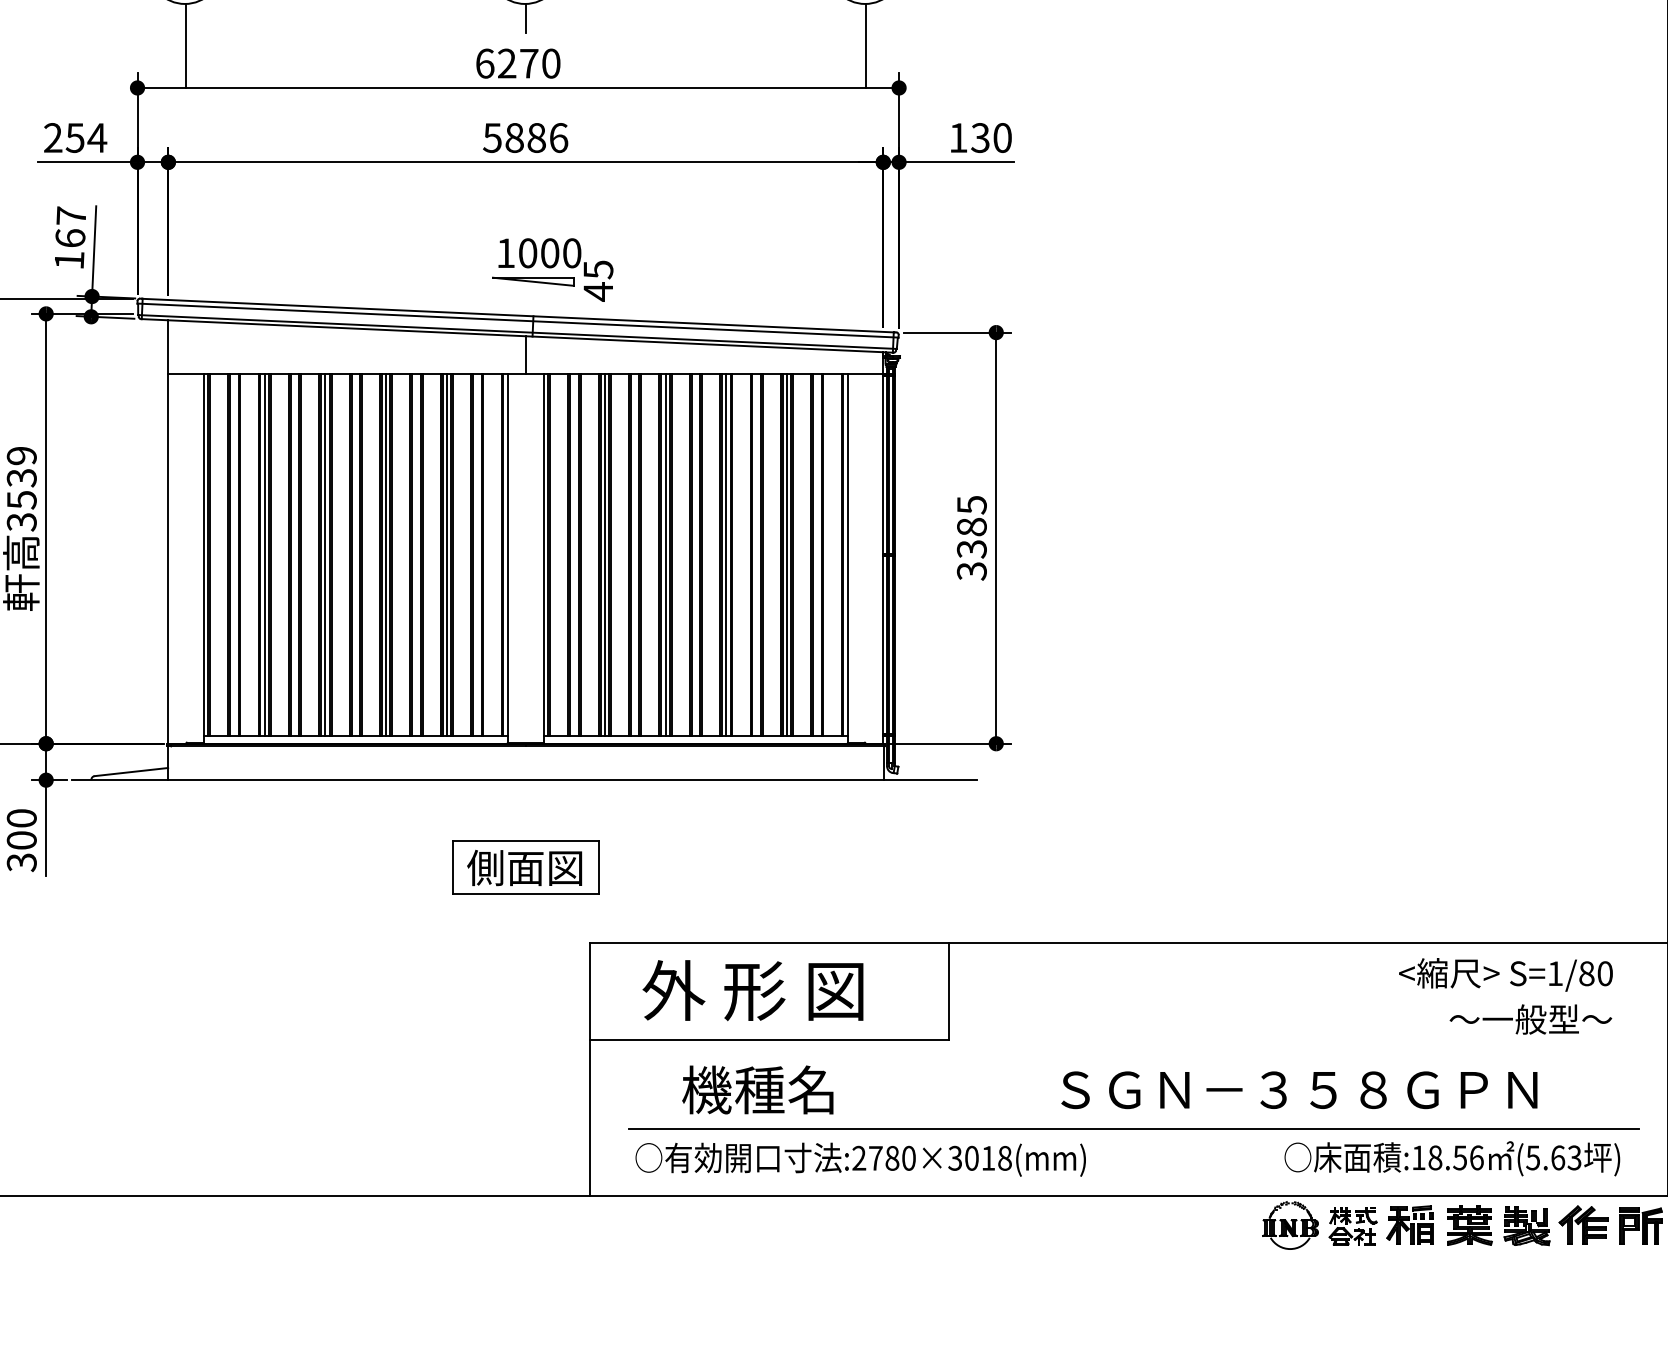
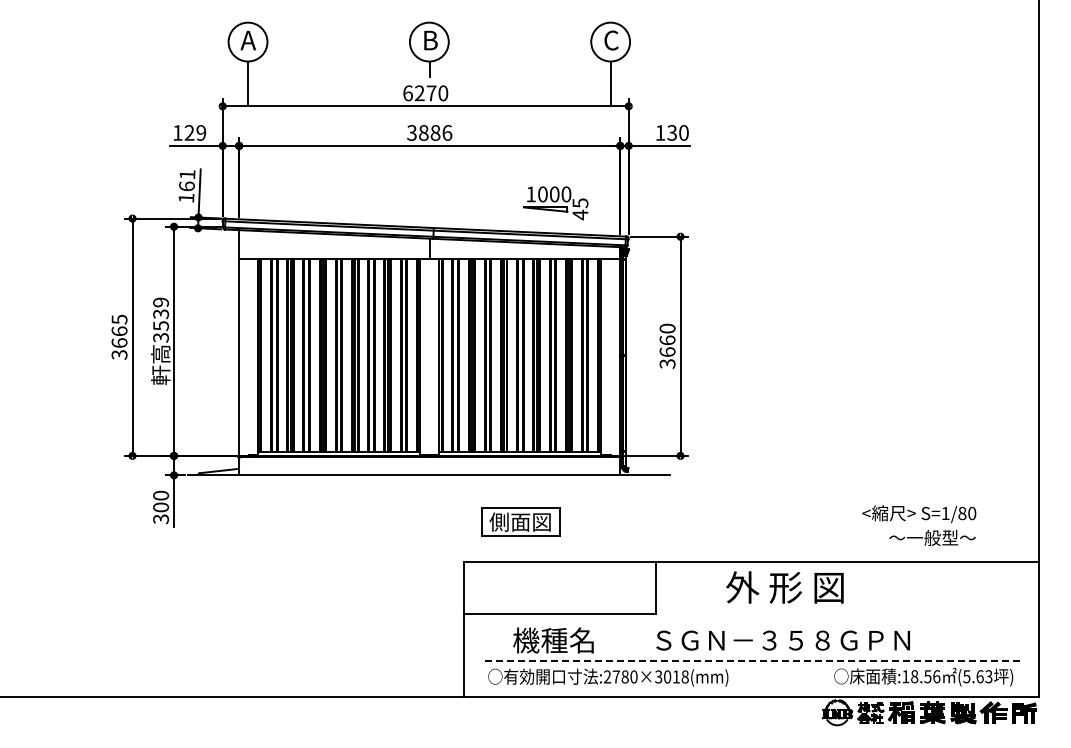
text: (75, 137) -> (189, 132), 254 -> 129
text: (491, 137) -> (411, 132), 5886 -> 3886
text: (71, 215) -> (187, 174), 167 -> 161
part: (551, 270) -> (555, 203), moved
text: (971, 527) -> (667, 340), 3385 -> 3660
part: (525, 866) -> (520, 521), moved
text: (752, 990) -> (784, 587), moved
text: (1506, 996) -> (919, 525), moved
text: (1298, 1089) -> (782, 640), moved
line: (1134, 1129) -> (754, 661), solid -> dashed

